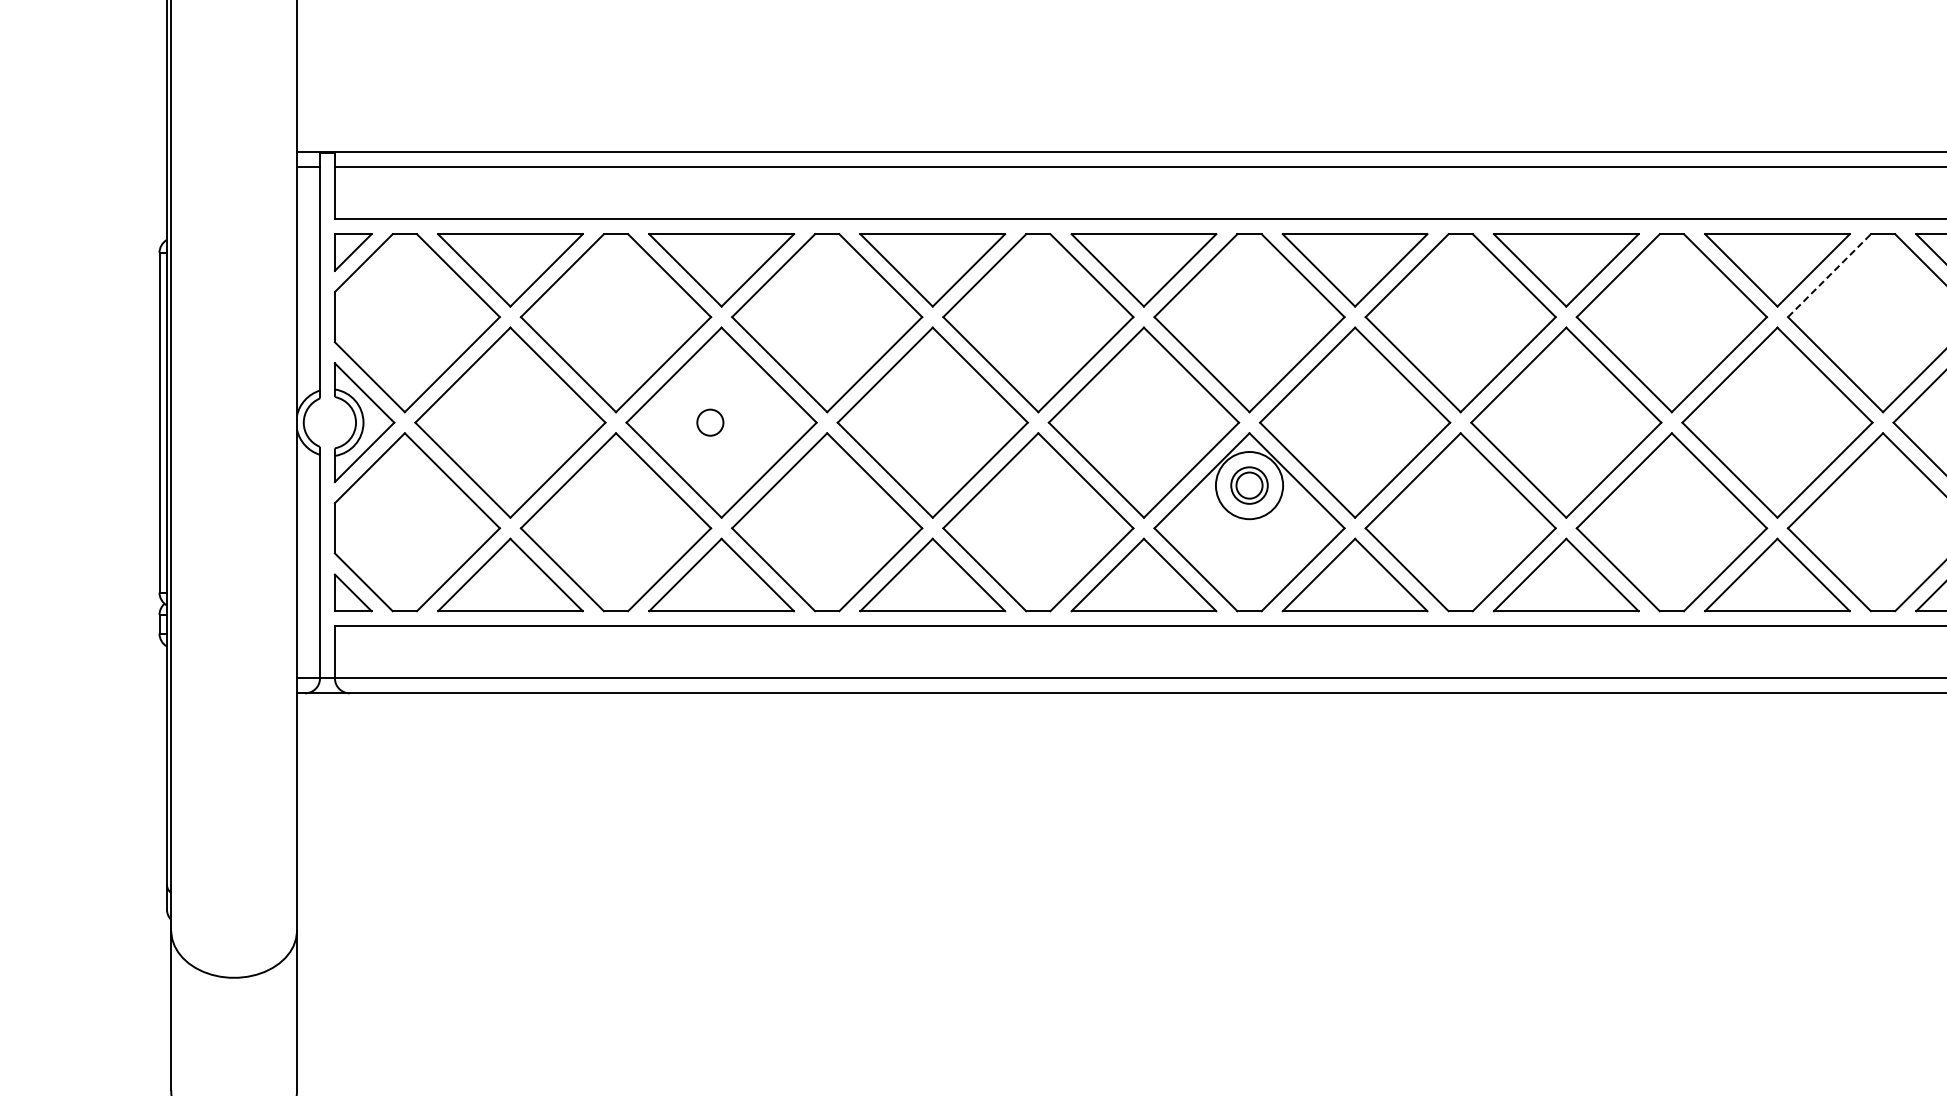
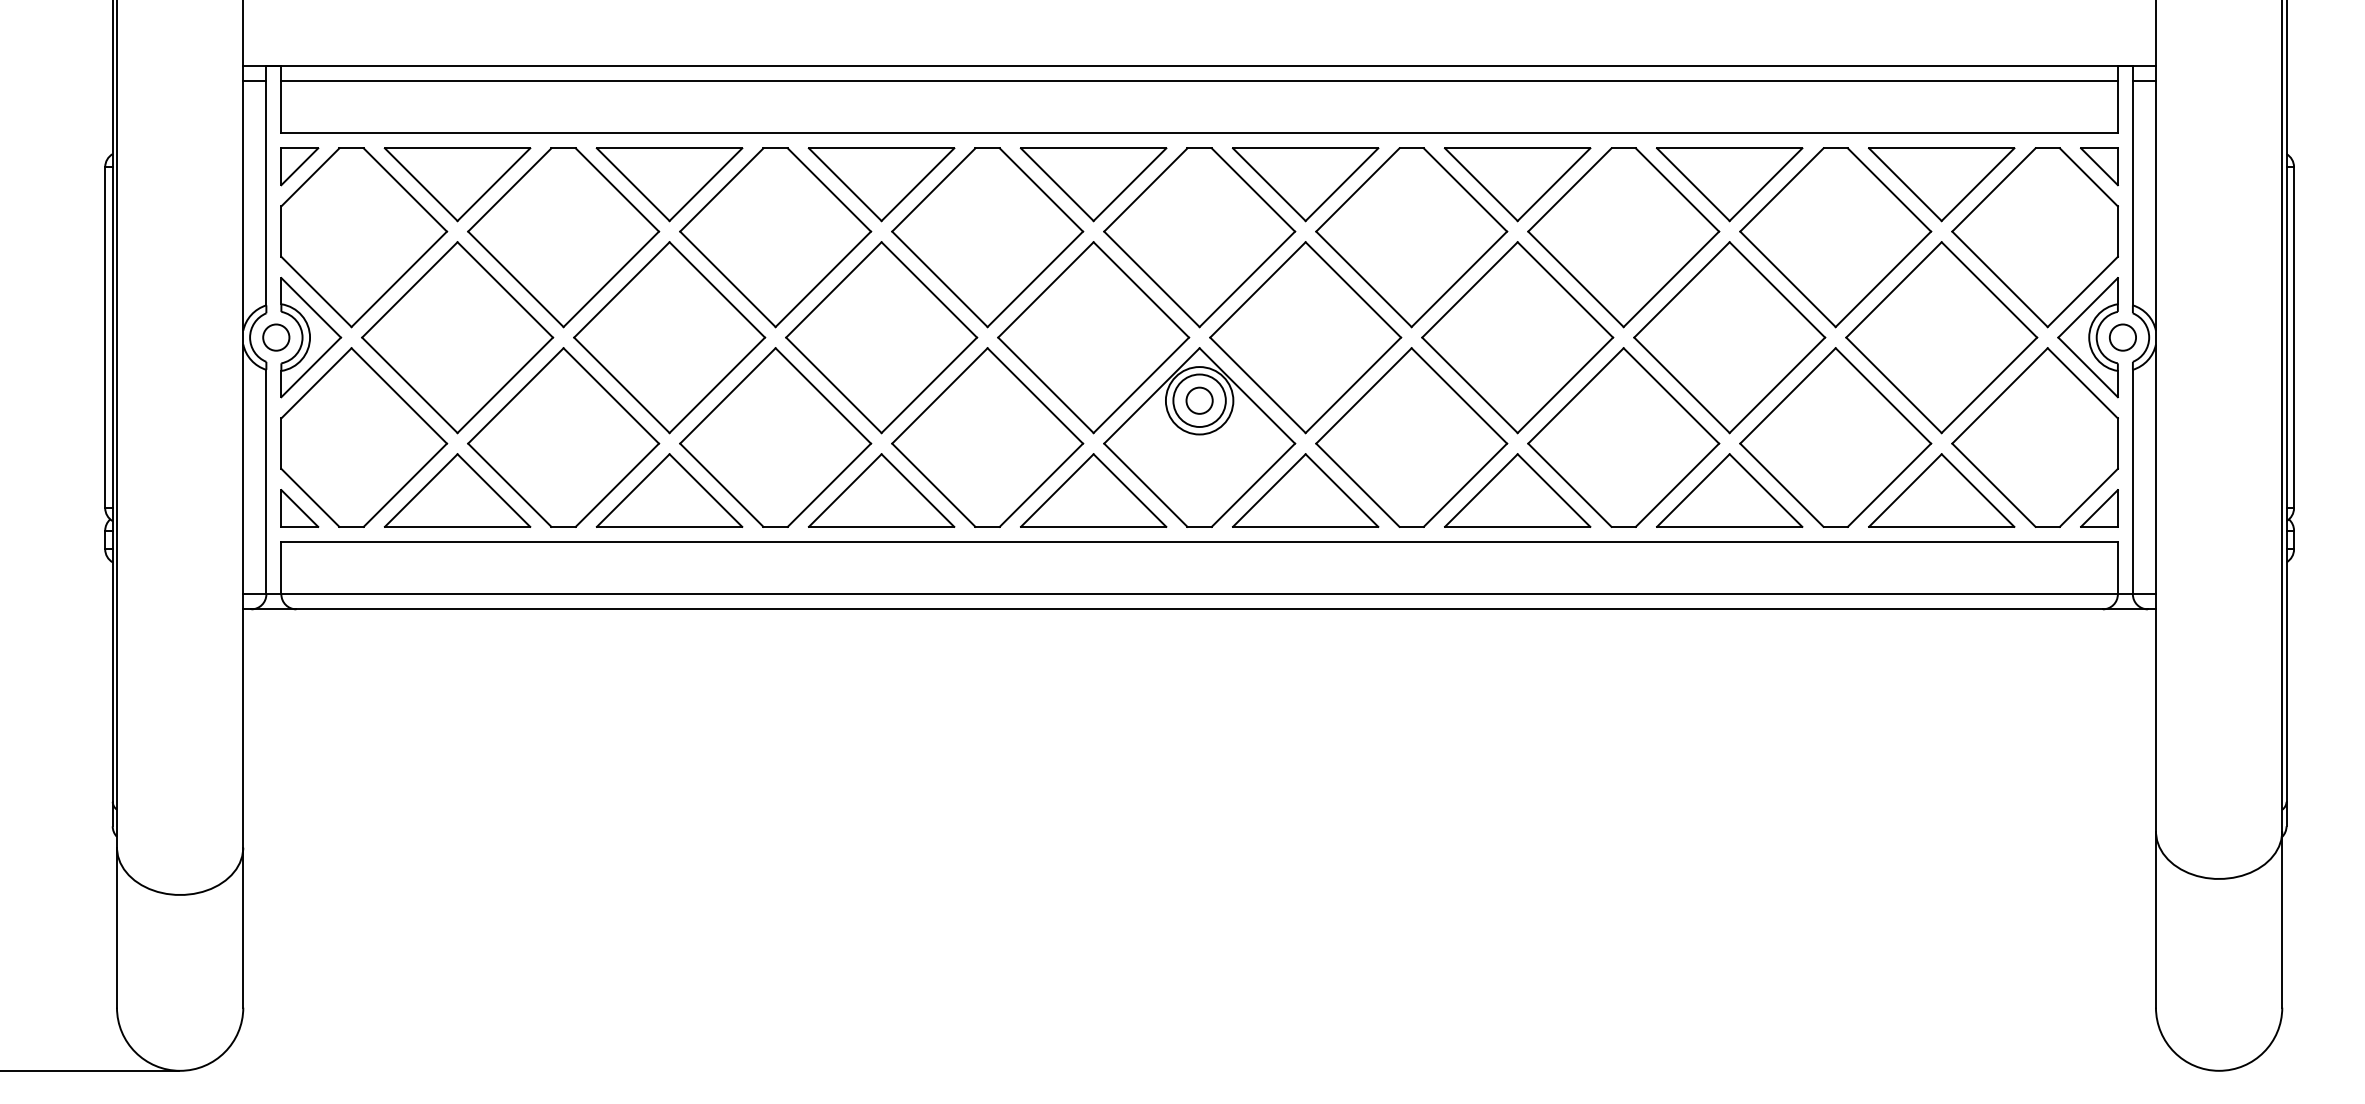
line: (1829, 275) -> (1781, 189), dashed -> solid
circle: (710, 422) -> (276, 337), moved
circle: (1249, 485) -> (1199, 400), size x1.43

